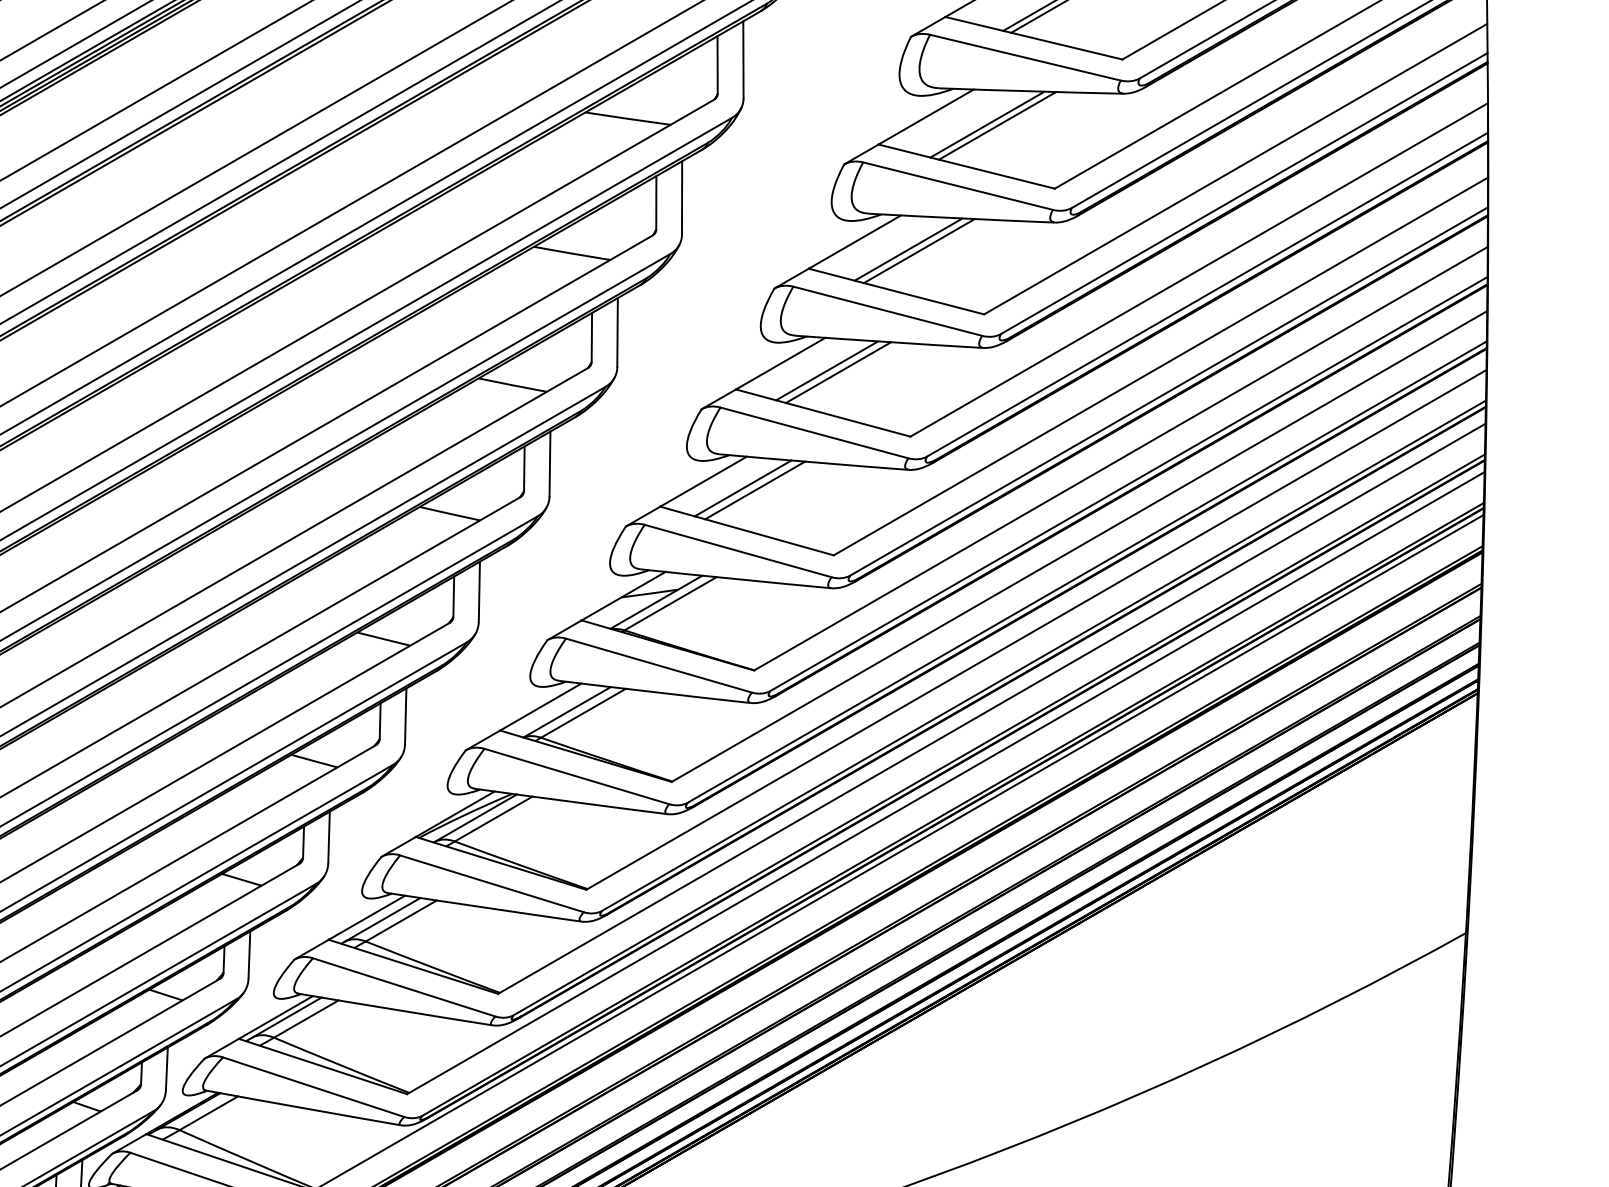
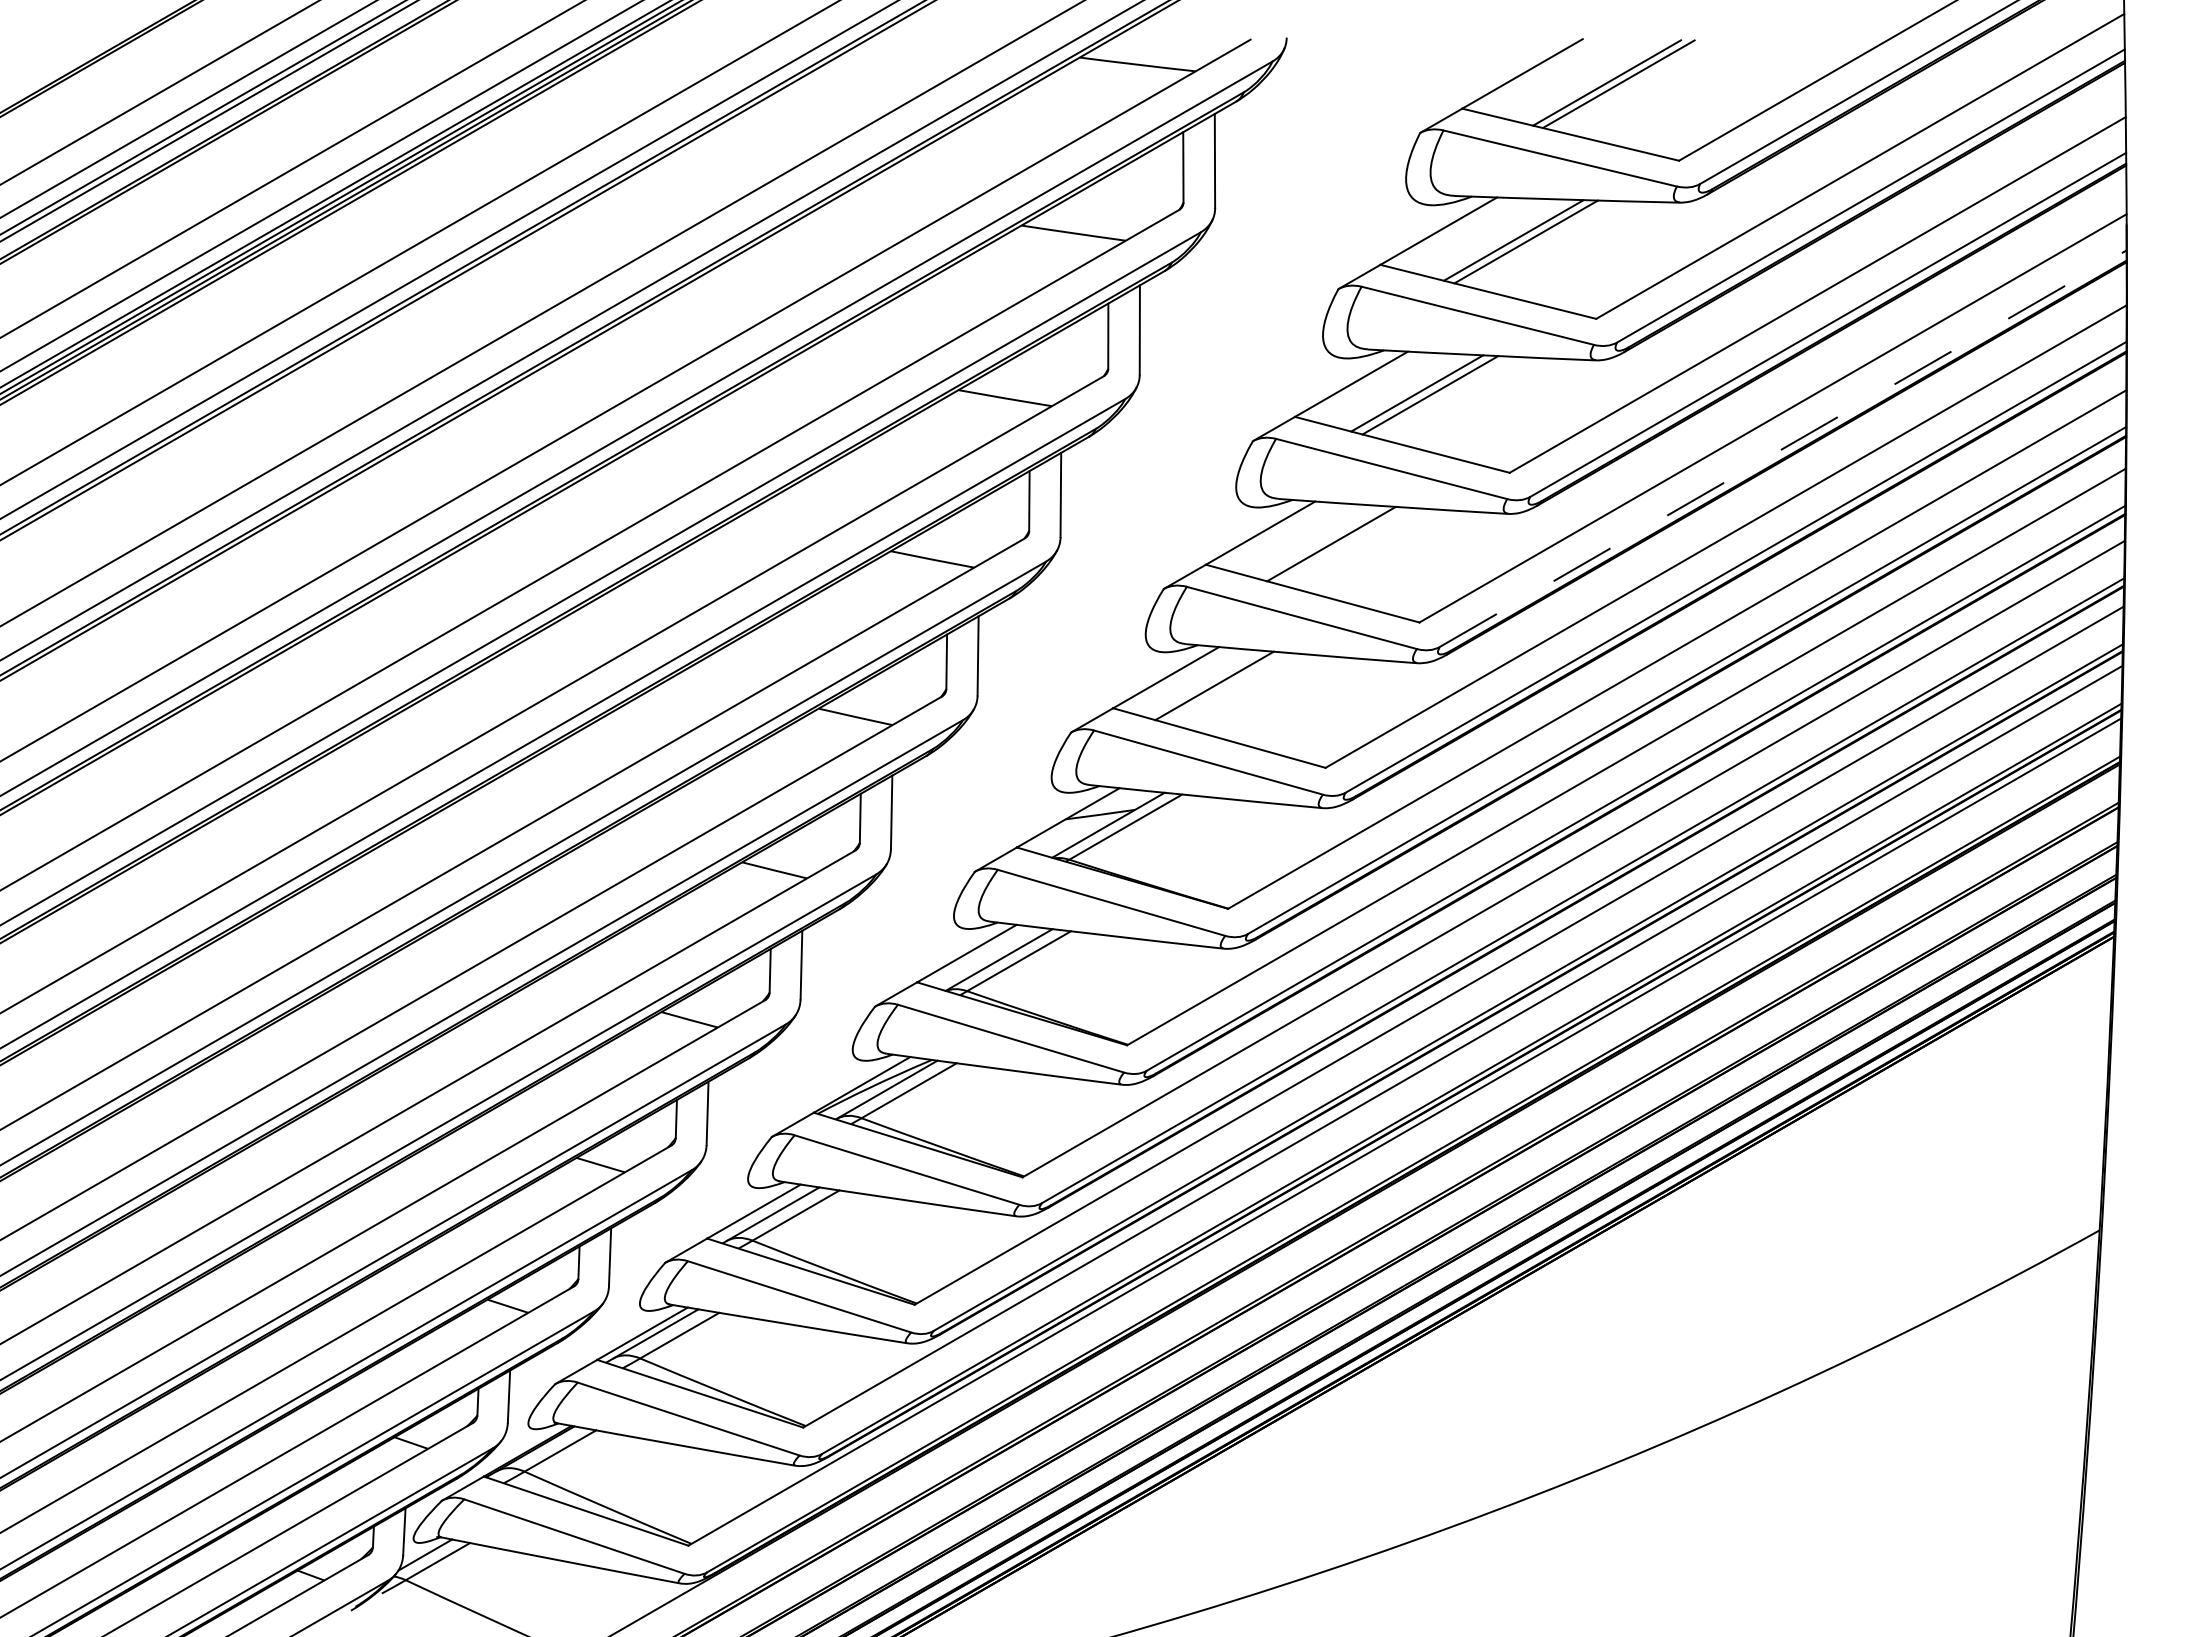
line: (1207, 294) -> (1783, 448), solid -> dashed
line: (827, 370) -> (1317, 541), removed
line: (755, 490) -> (1229, 688), removed

